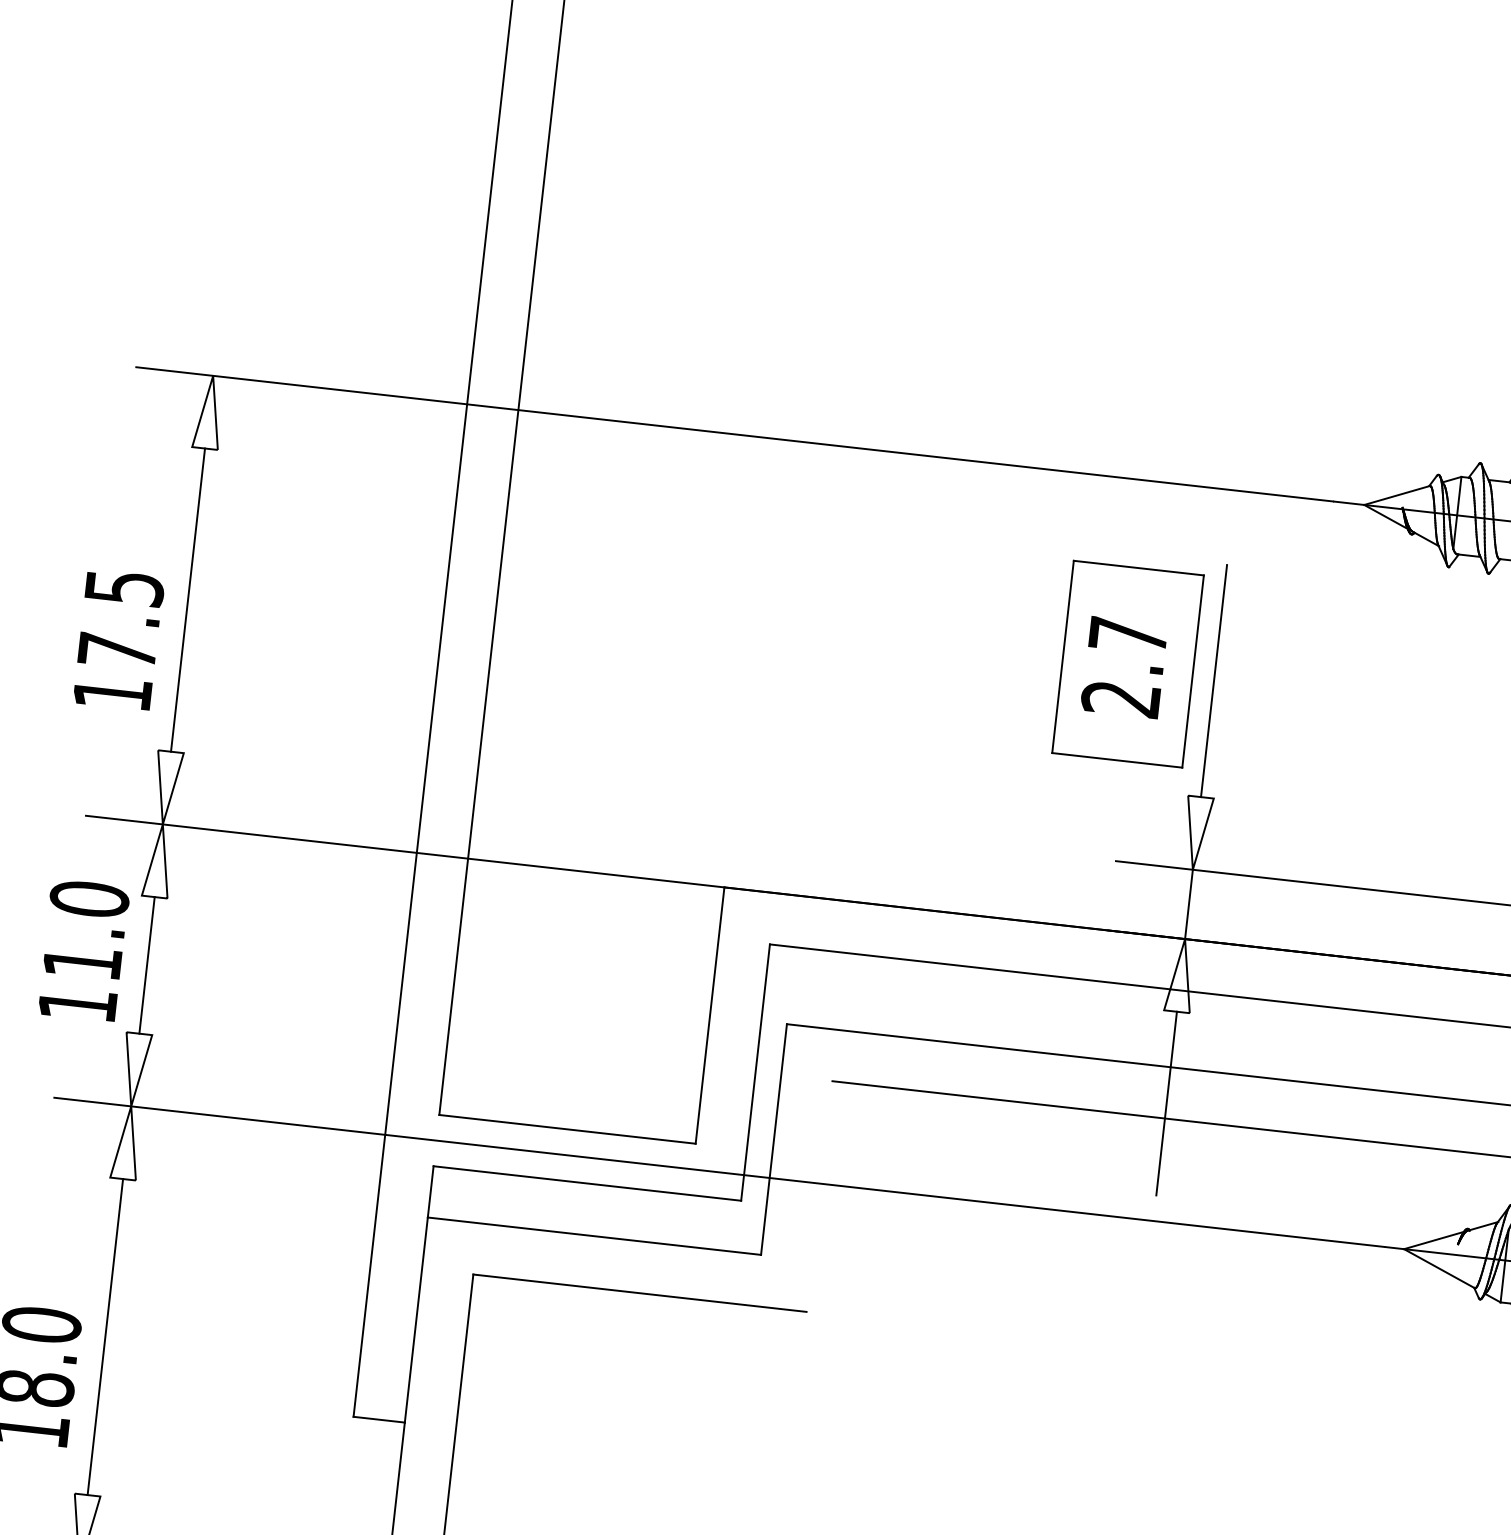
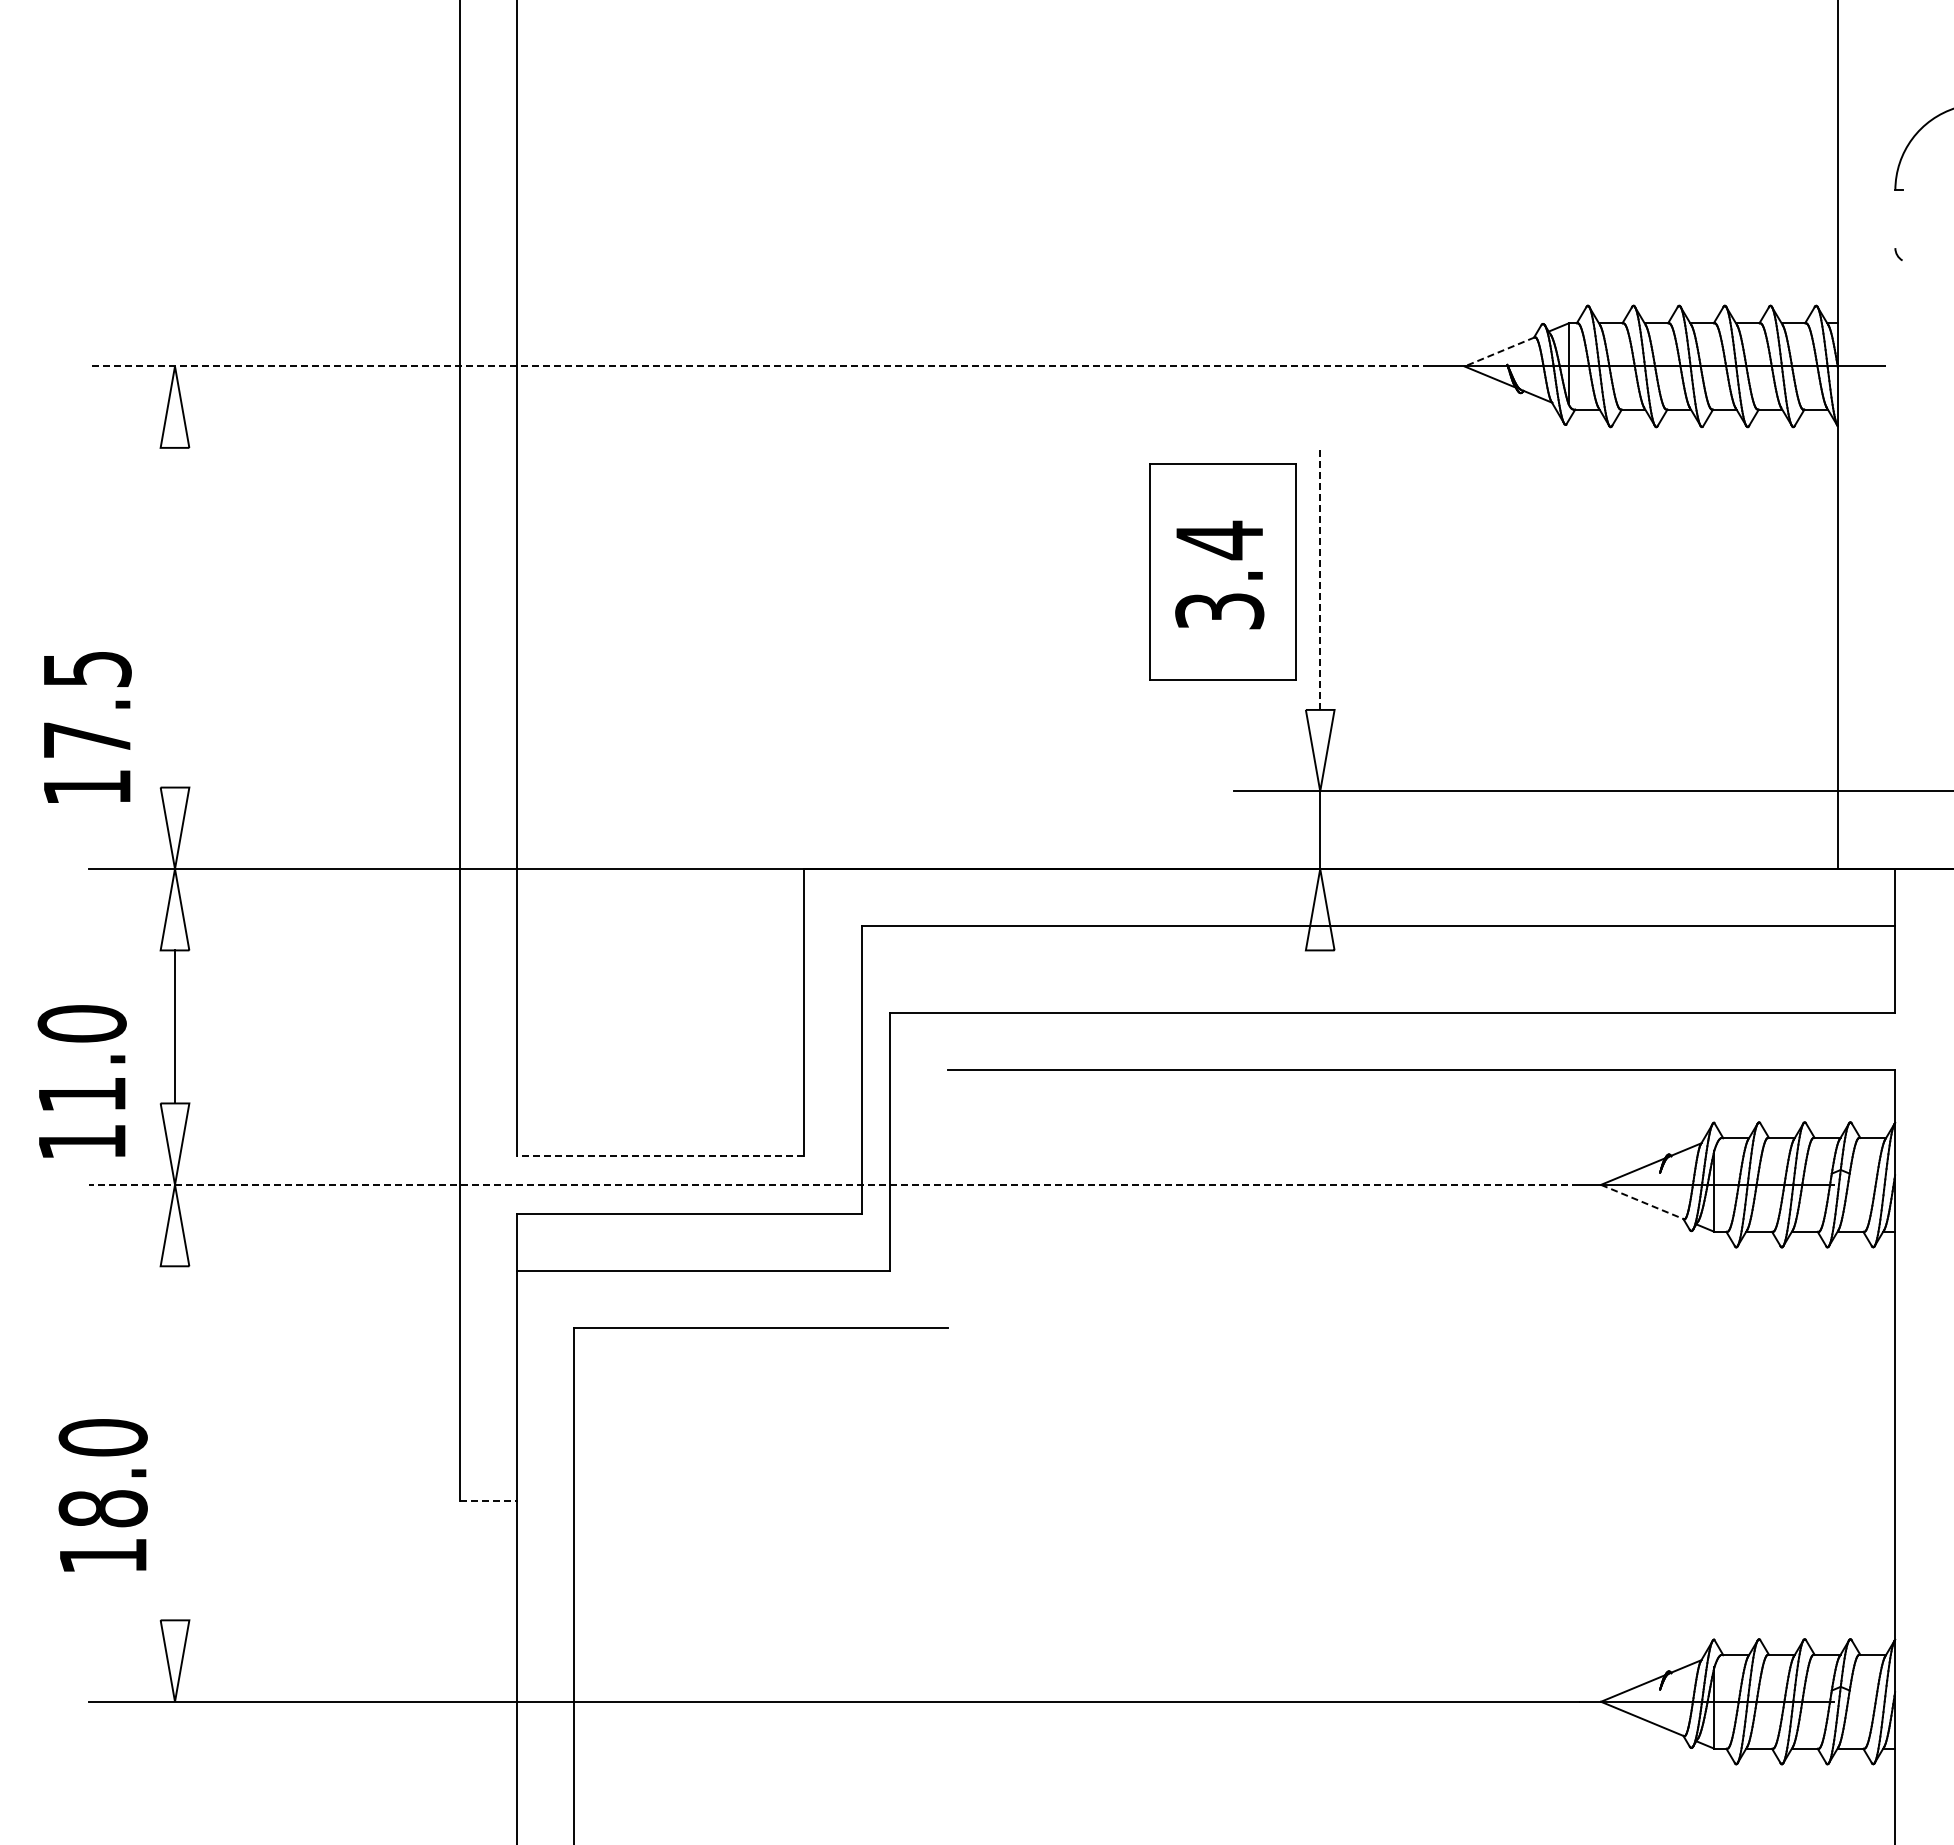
line: (733, 434) -> (758, 366), solid -> dashed
line: (1396, 495) -> (1499, 351), solid -> dashed
line: (188, 599) -> (175, 617), removed
text: (118, 640) -> (87, 727), moved
text: (1124, 666) -> (1219, 574), 2.7 -> 3.4
line: (1214, 680) -> (1320, 579), solid -> dashed
text: (83, 950) -> (81, 1081), moved
line: (1166, 1103) -> (1320, 1053), removed
line: (567, 1129) -> (660, 1156), solid -> dashed
line: (719, 1171) -> (833, 1184), solid -> dashed
line: (1439, 1269) -> (1642, 1202), solid -> dashed
line: (105, 1337) -> (175, 1443), removed
line: (379, 1419) -> (488, 1500), solid -> dashed

